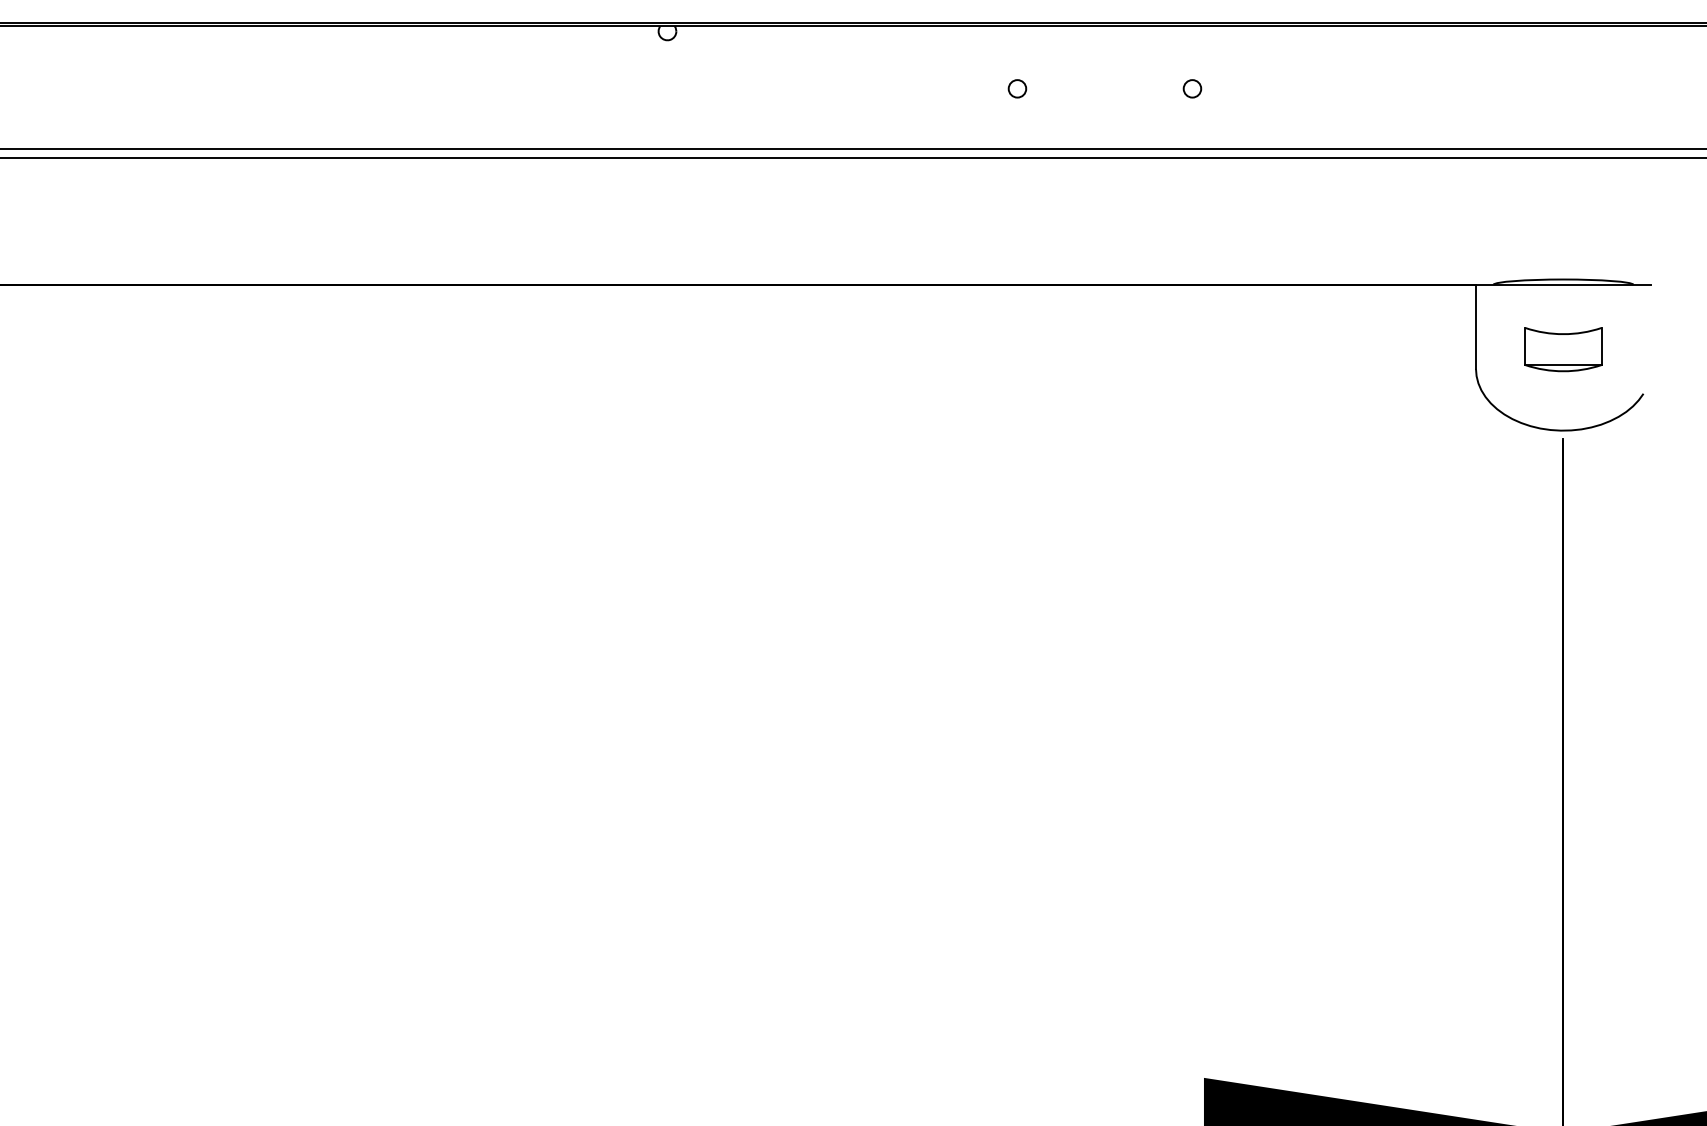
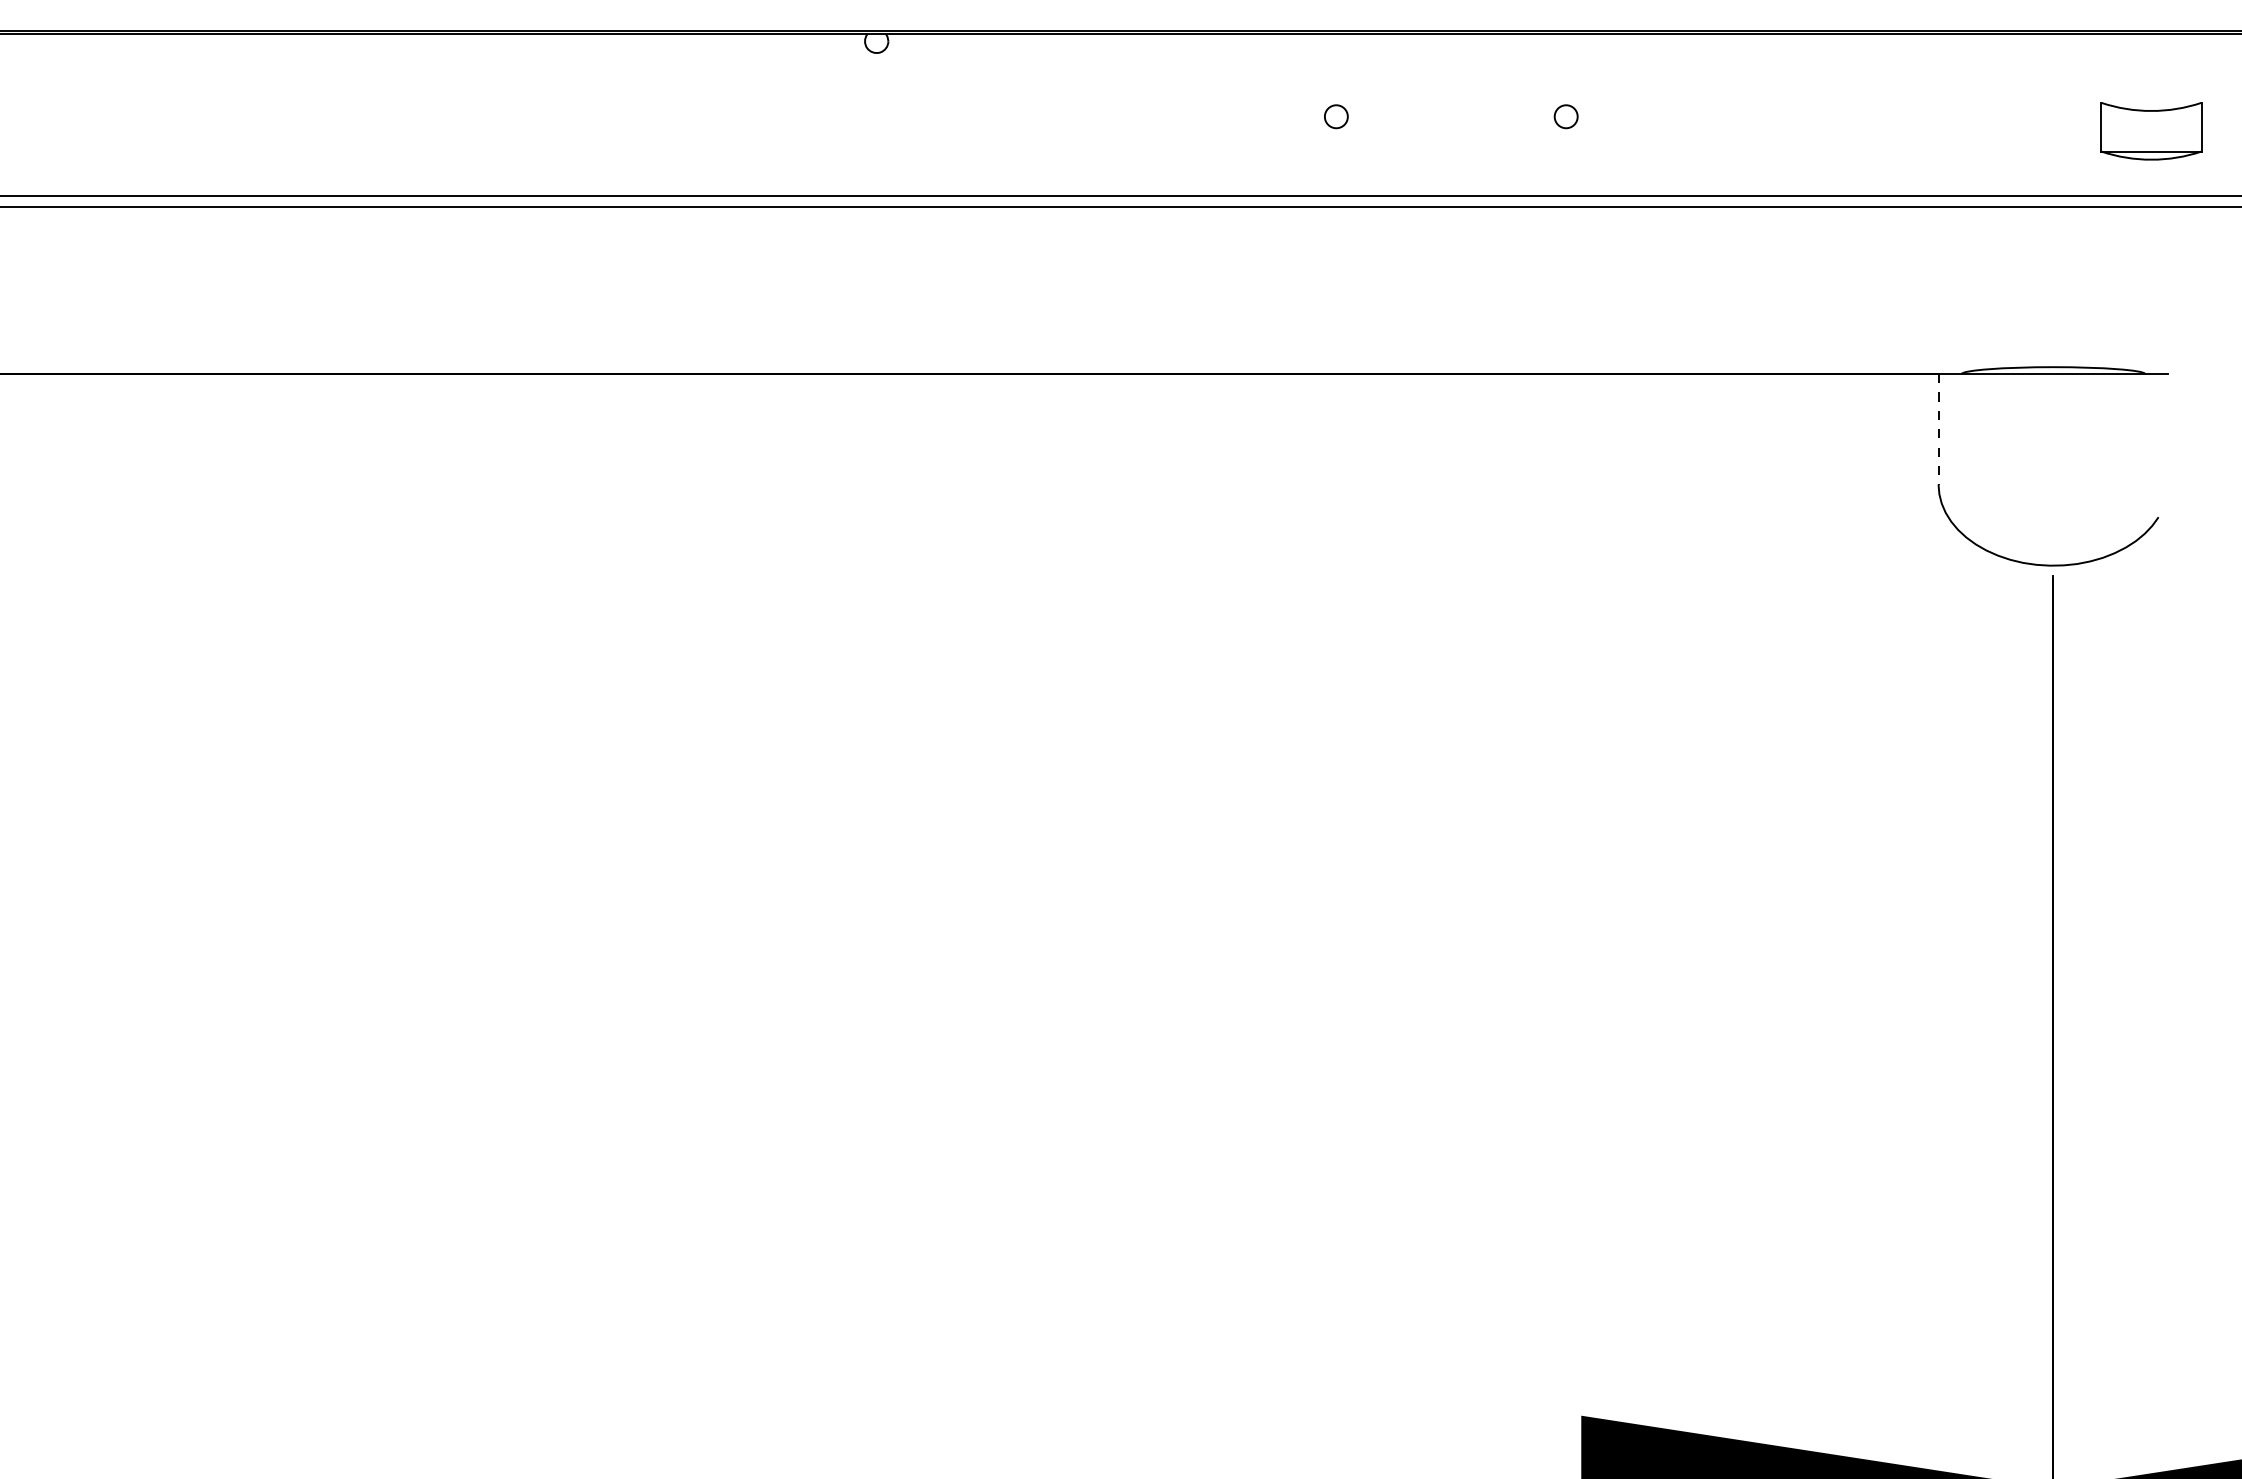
line: (1475, 326) -> (1938, 429), solid -> dashed
part: (1563, 349) -> (2151, 131), moved

